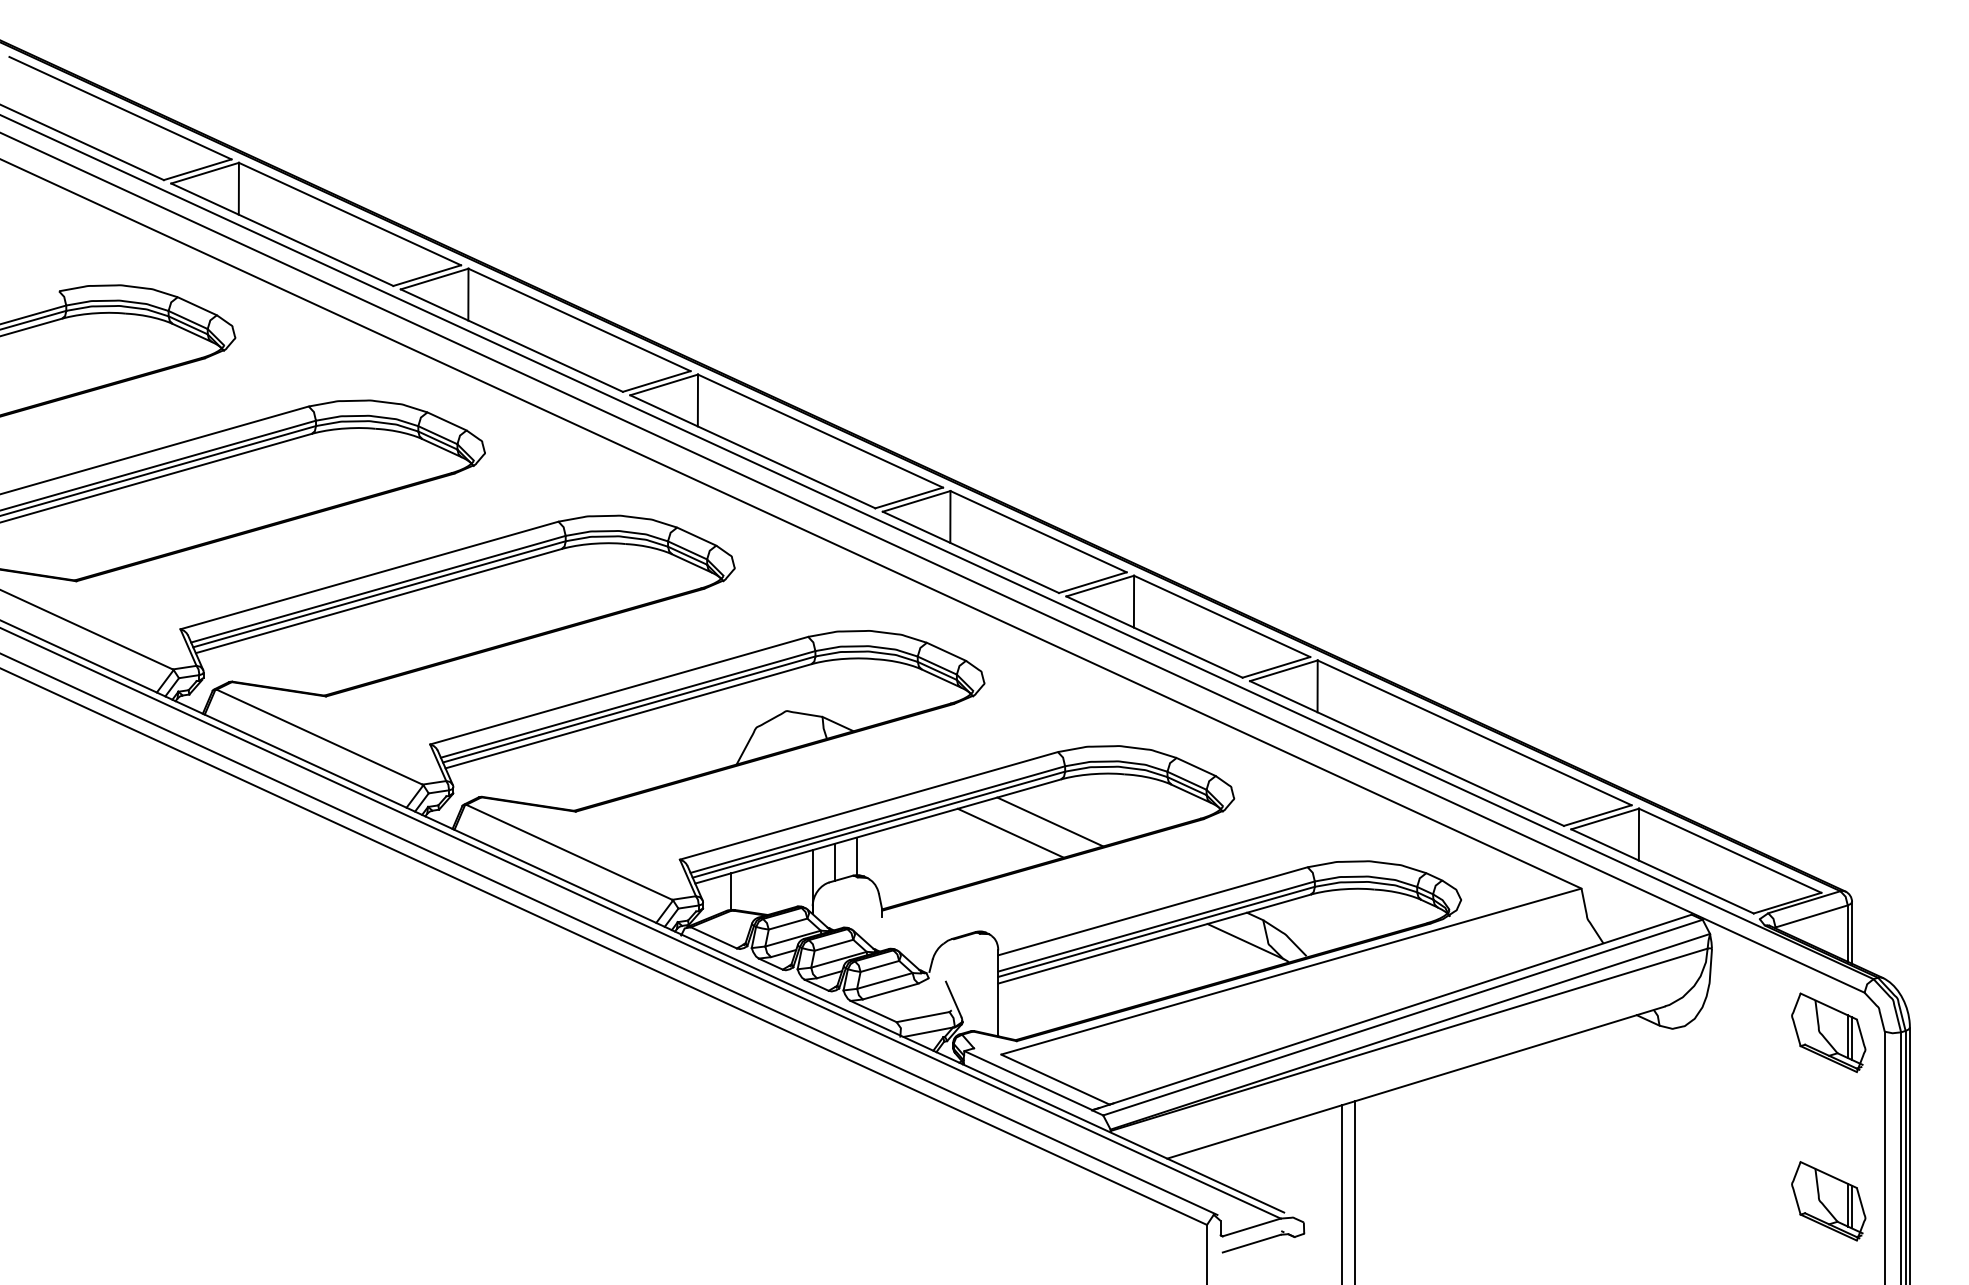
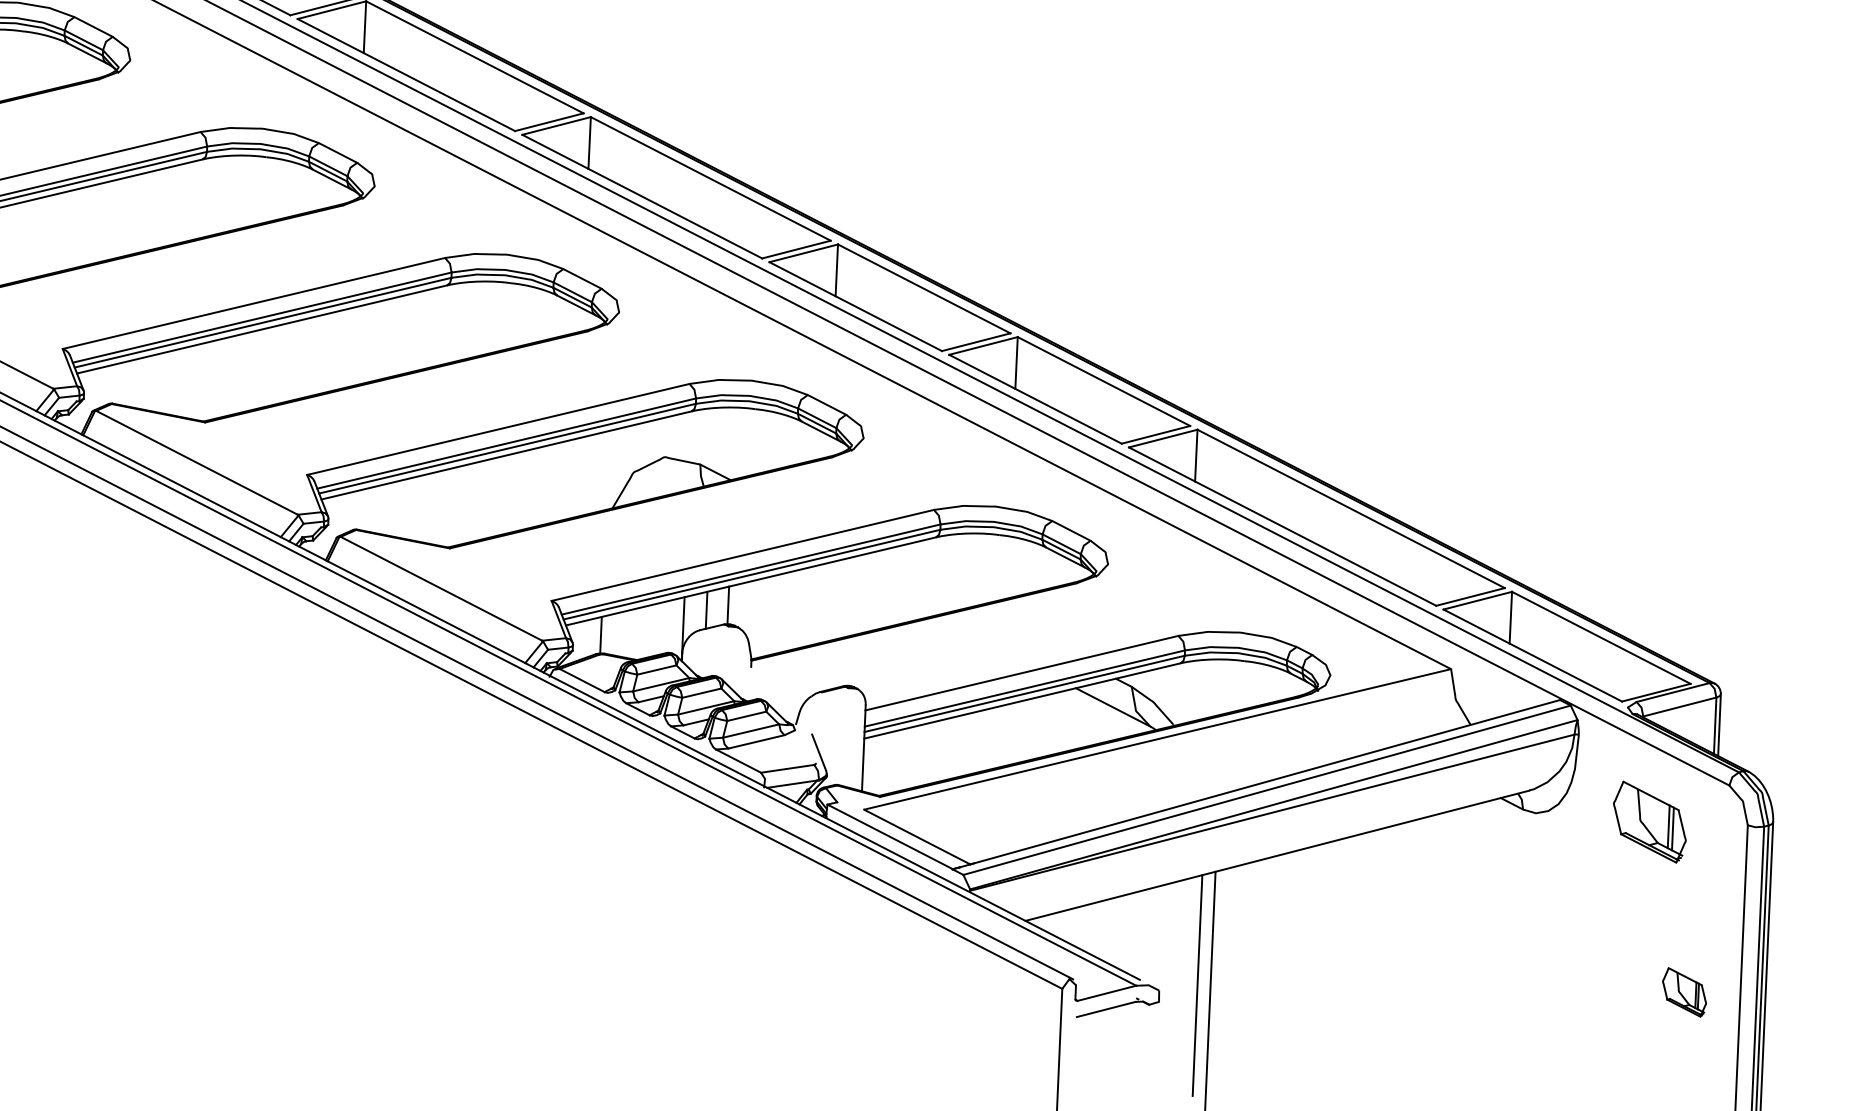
line: (1050, 821) -> (923, 578), removed
line: (1010, 832) -> (883, 588), removed
part: (1828, 1032) -> (1649, 821), moved
part: (1828, 1201) -> (1684, 992), size x0.6

